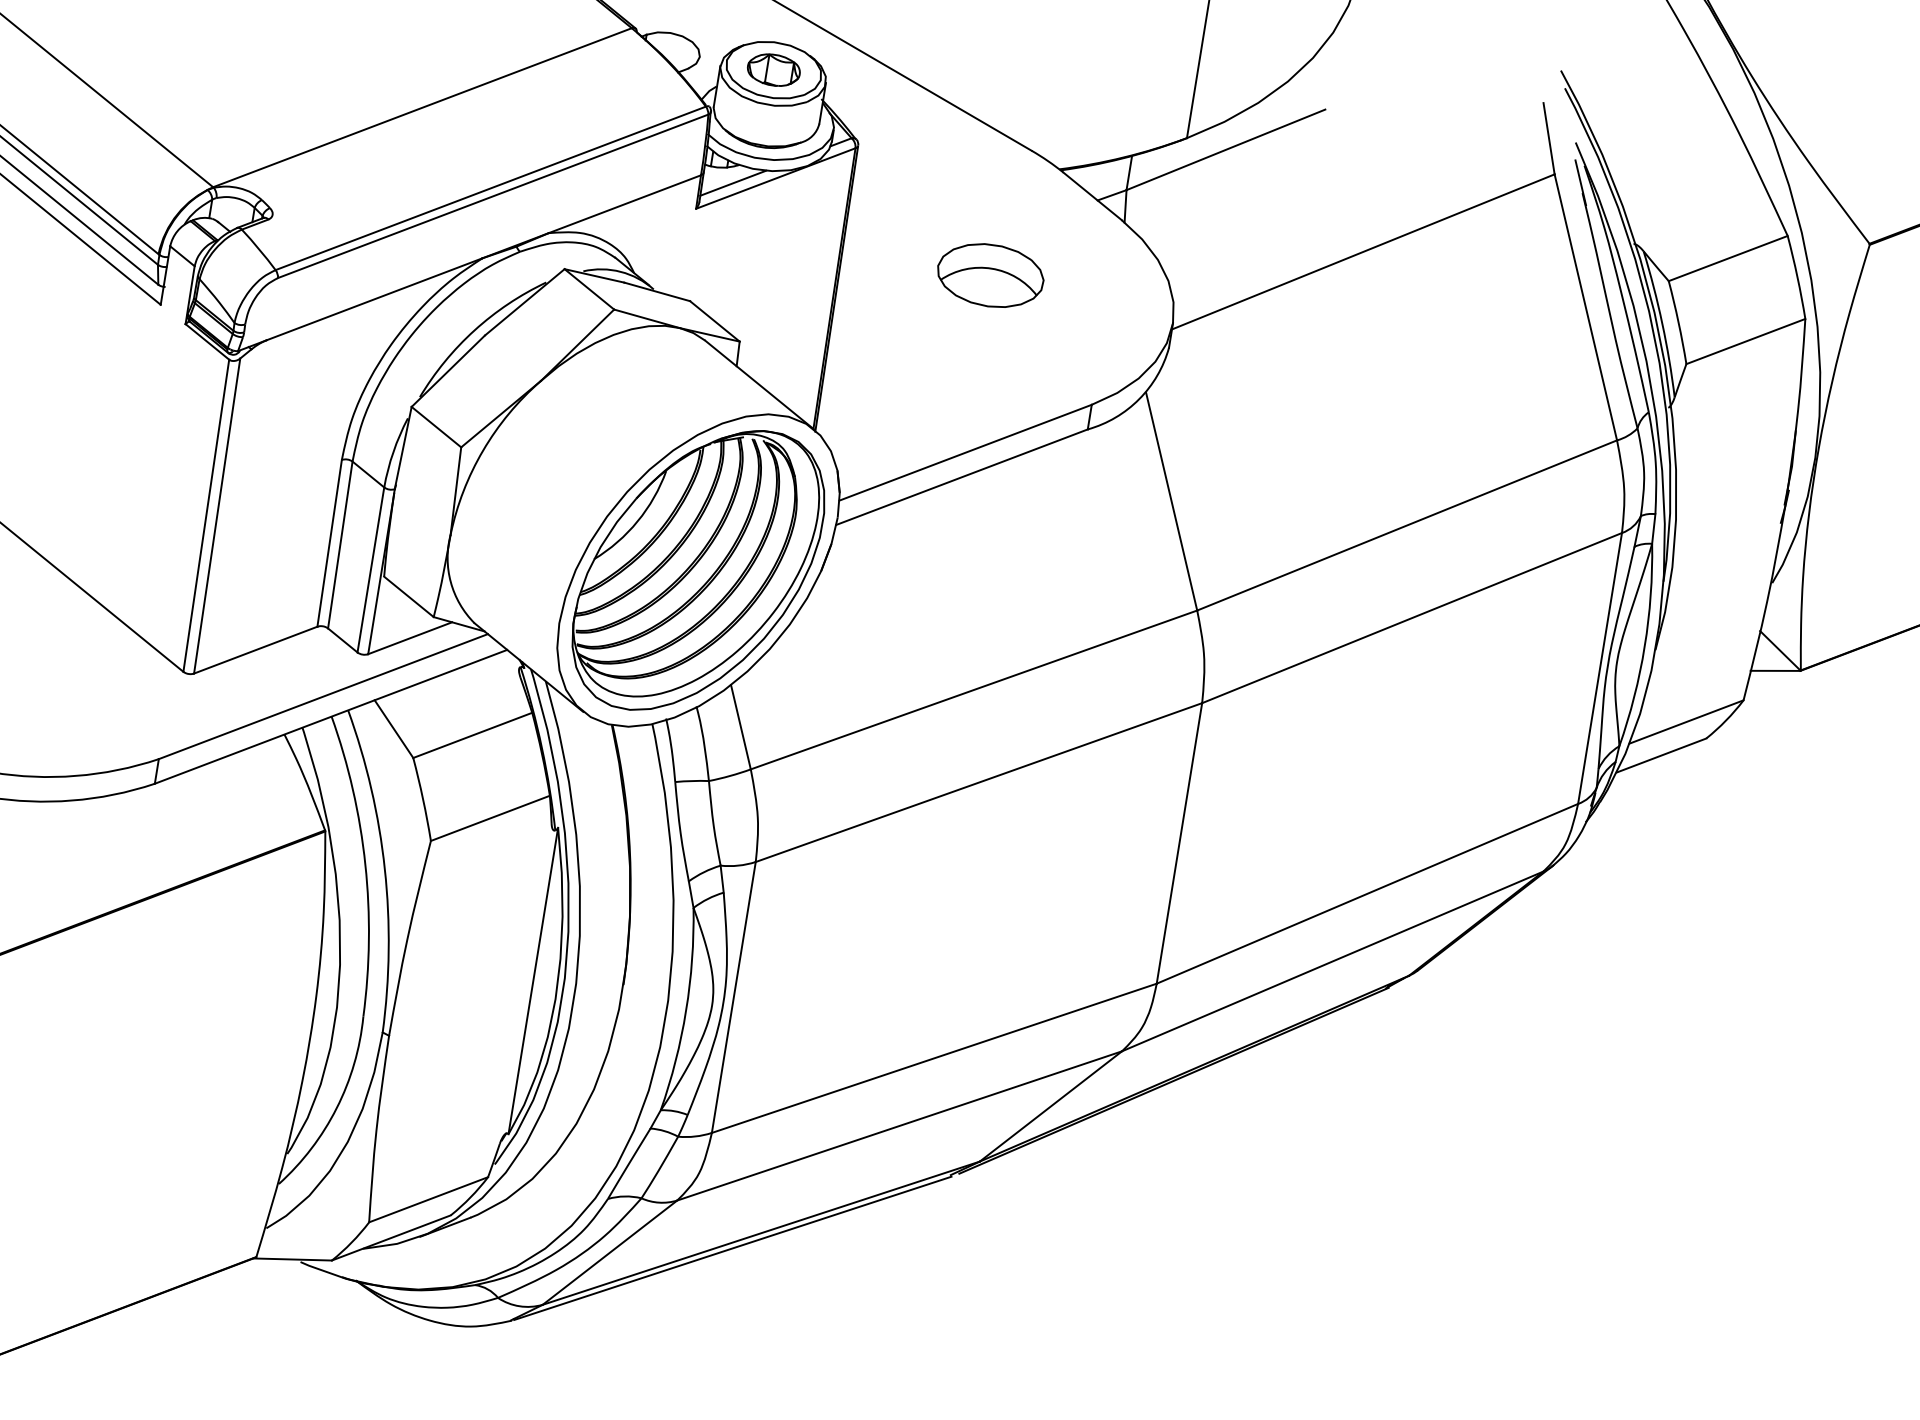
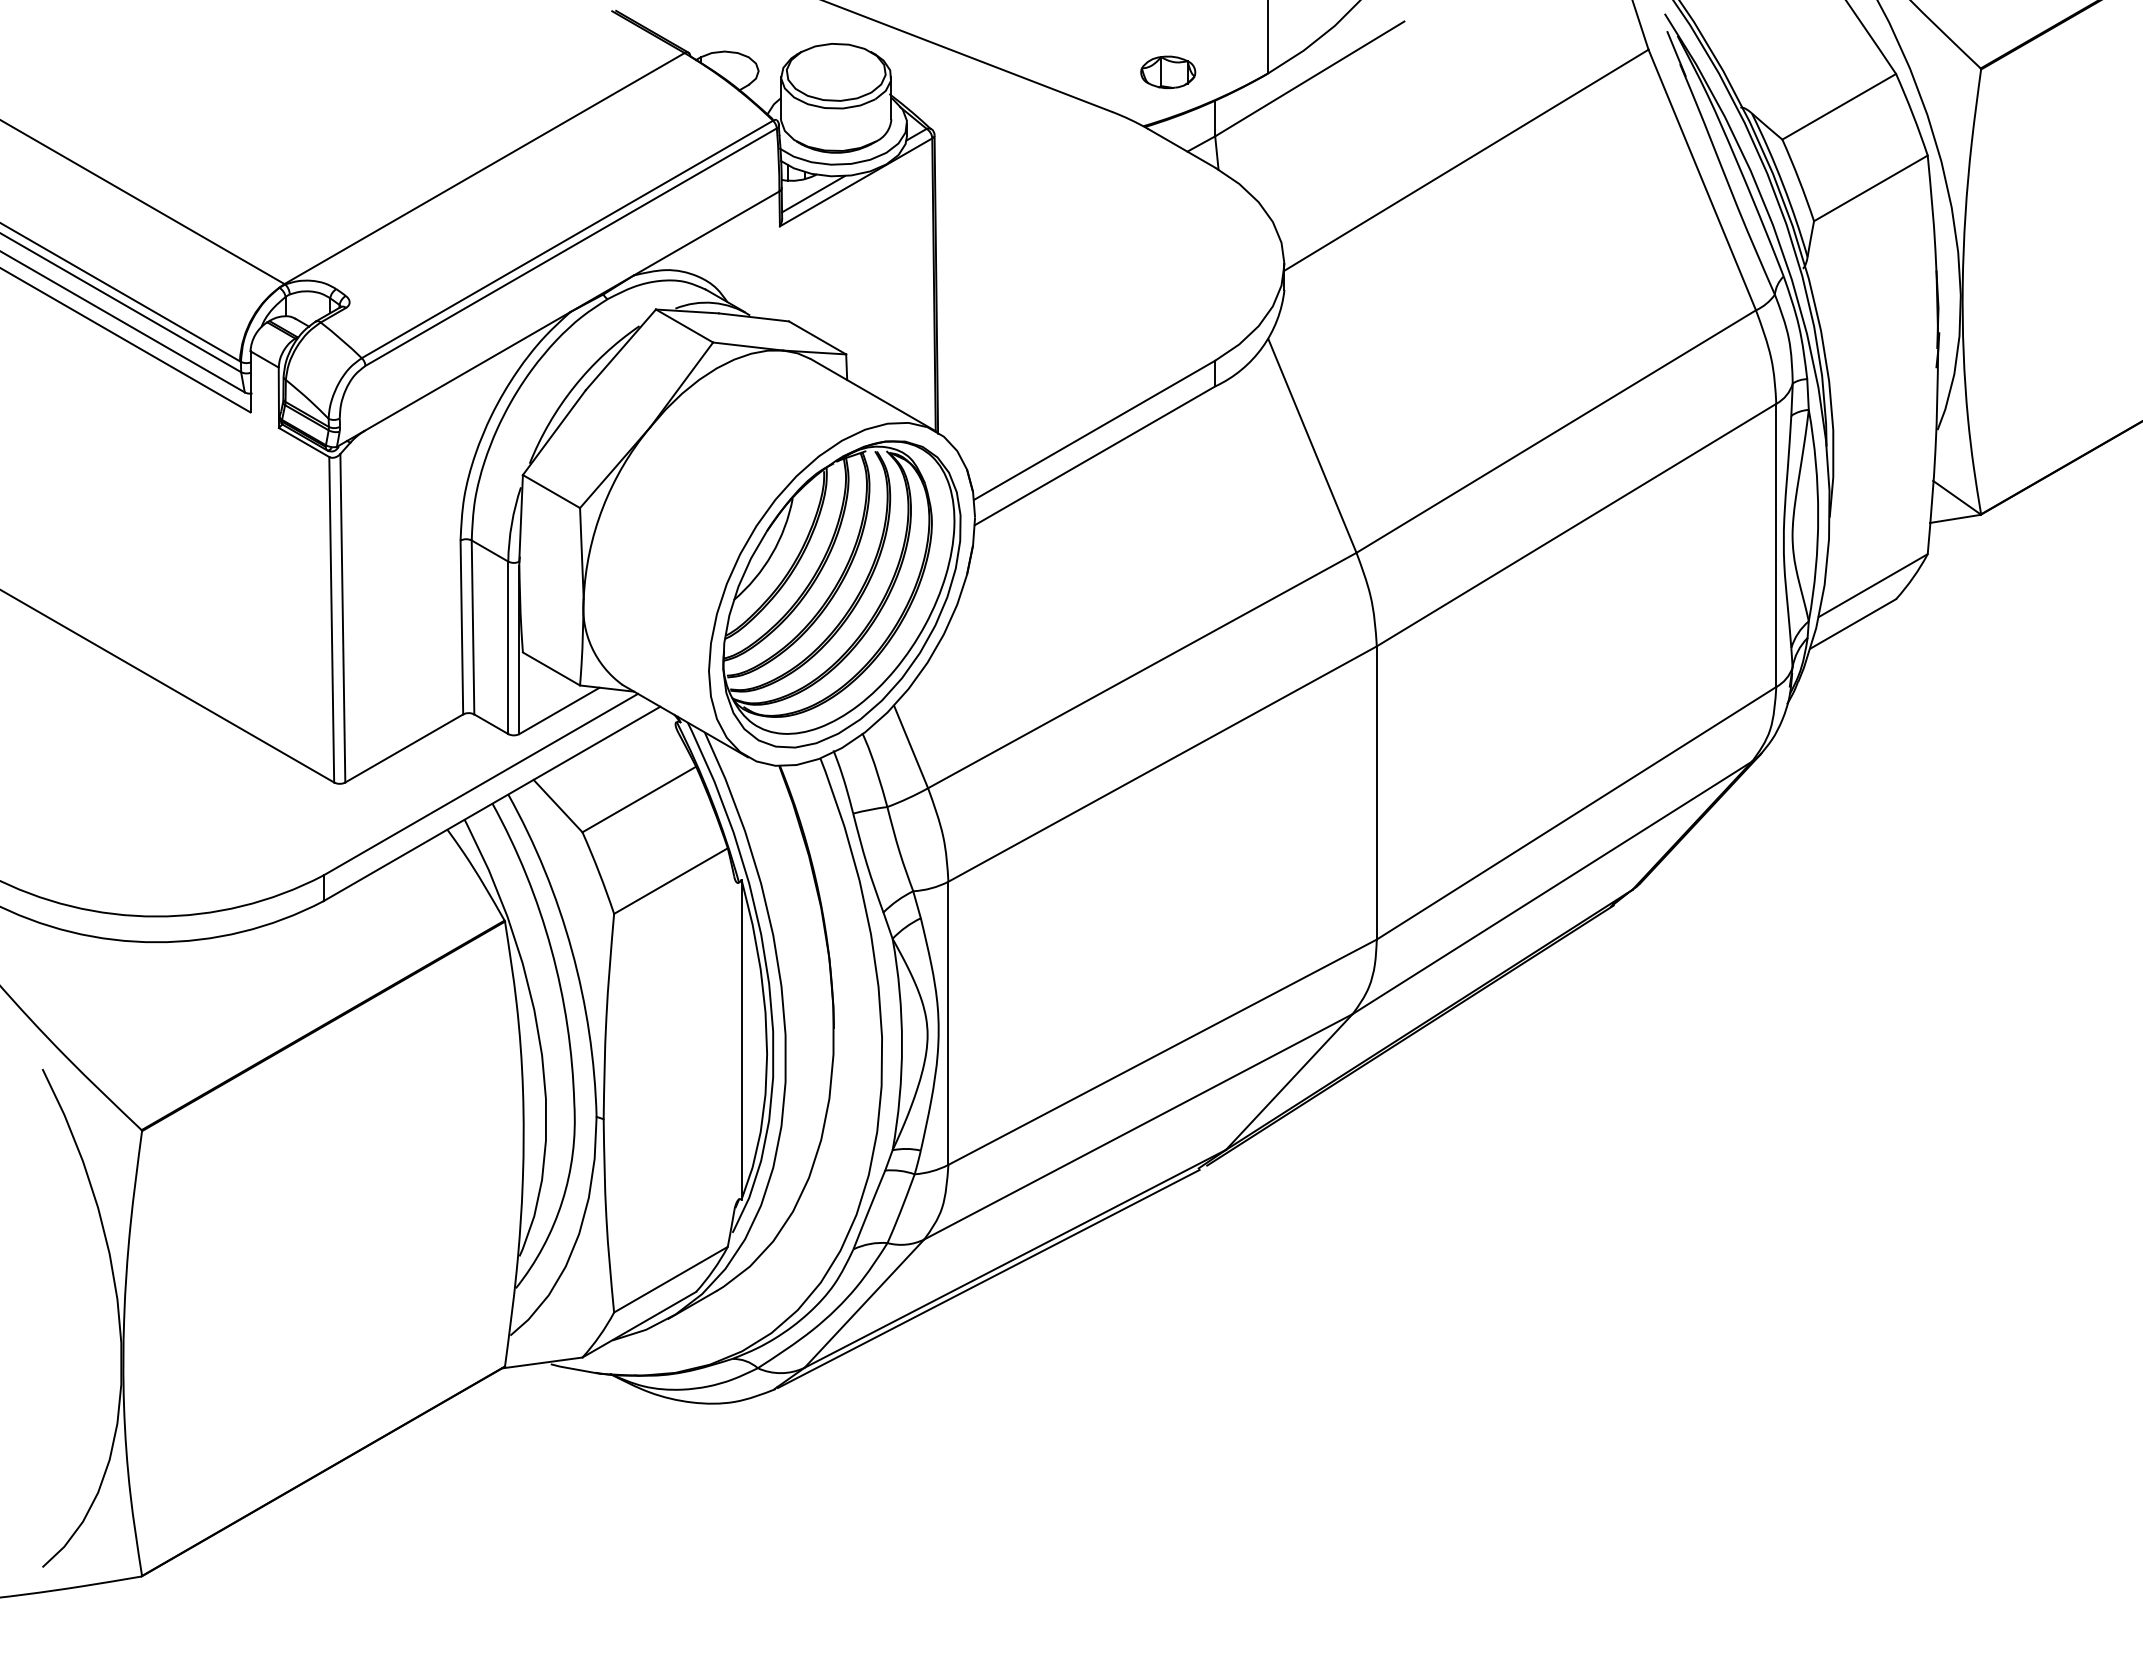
part: (774, 69) -> (1168, 71), moved
part: (990, 275) -> (1090, 245), removed

